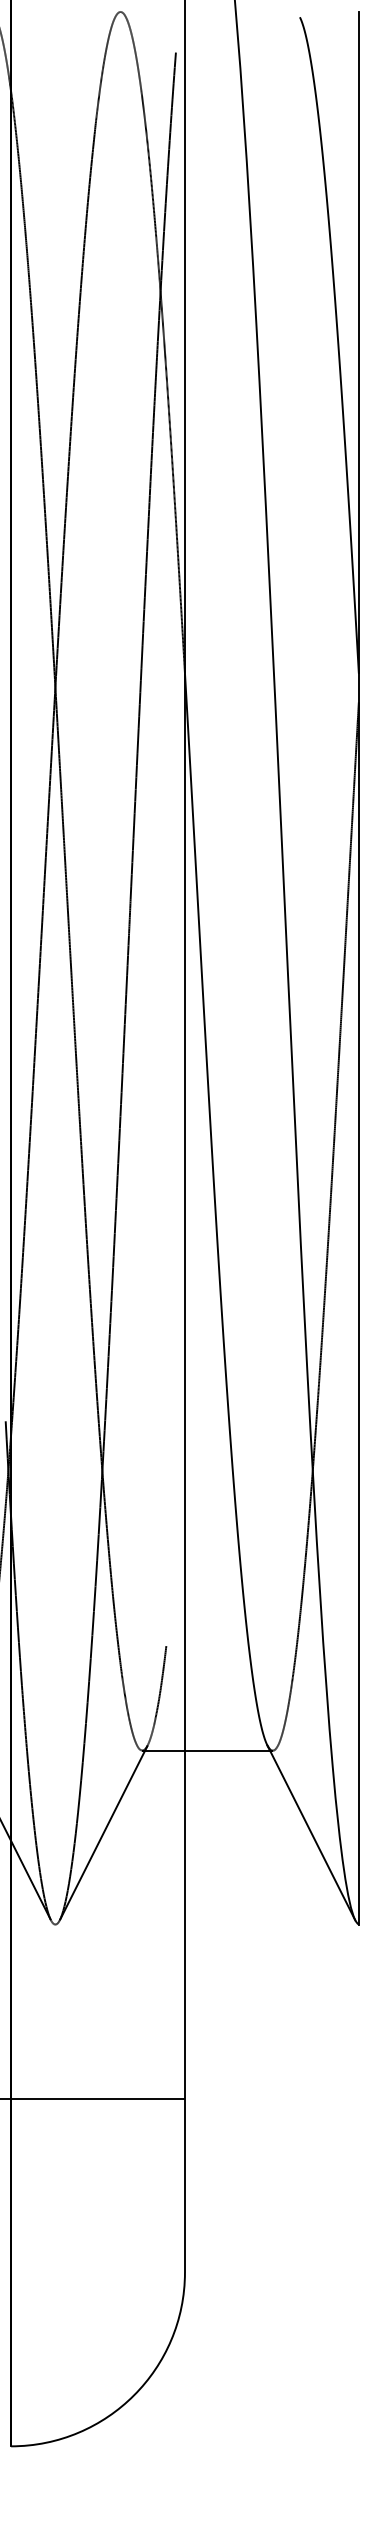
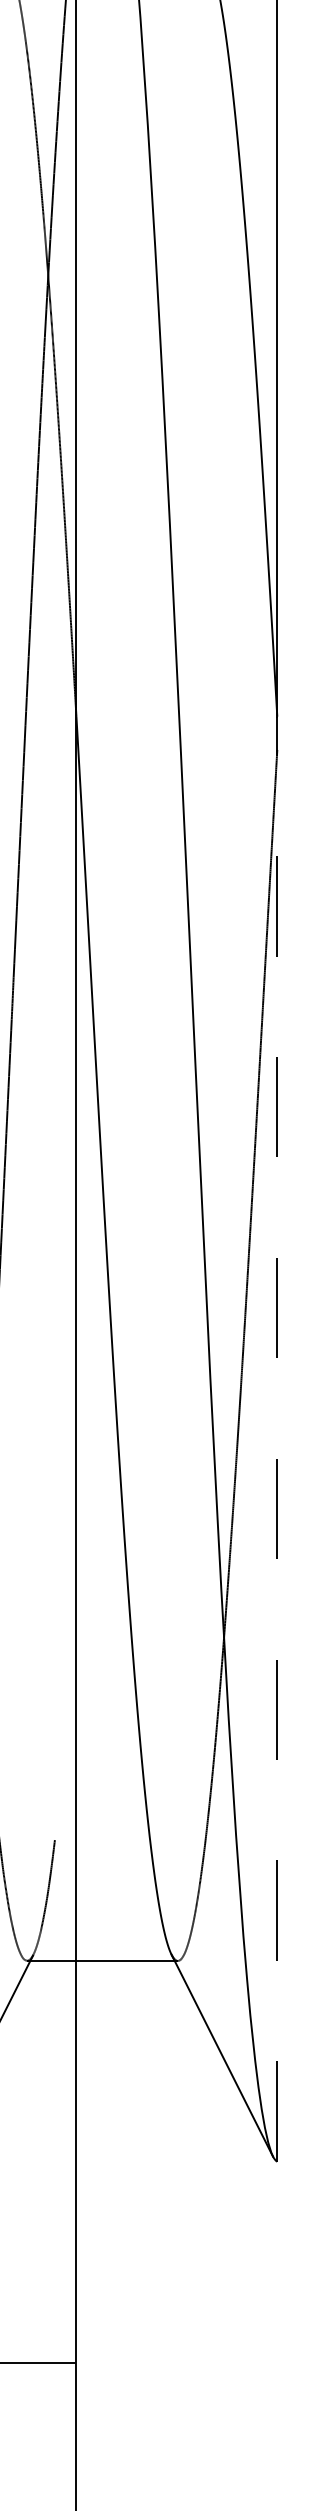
line: (358, 1299) -> (276, 1439), solid -> dashed

